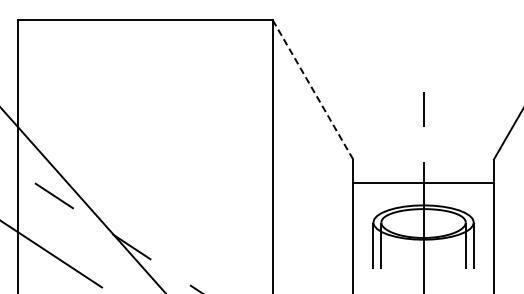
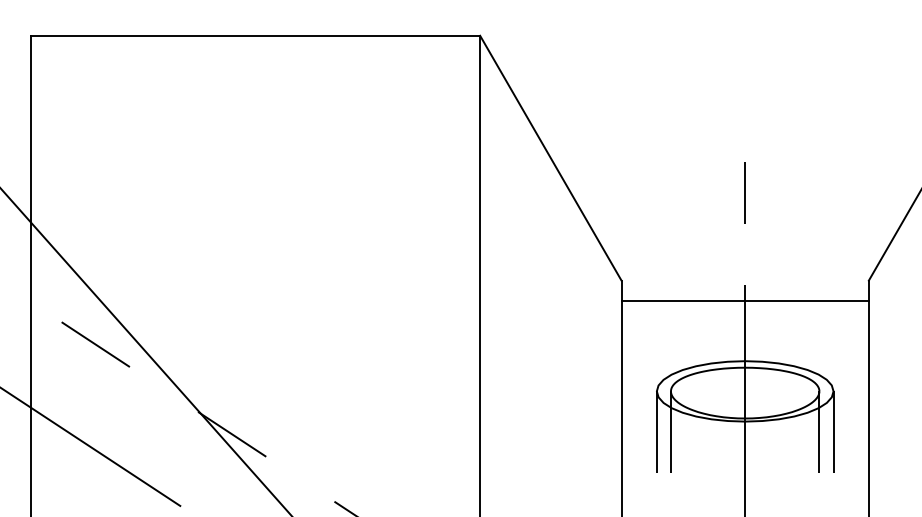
line: (312, 89) -> (549, 157), dashed -> solid
line: (423, 183) -> (745, 301), moved

